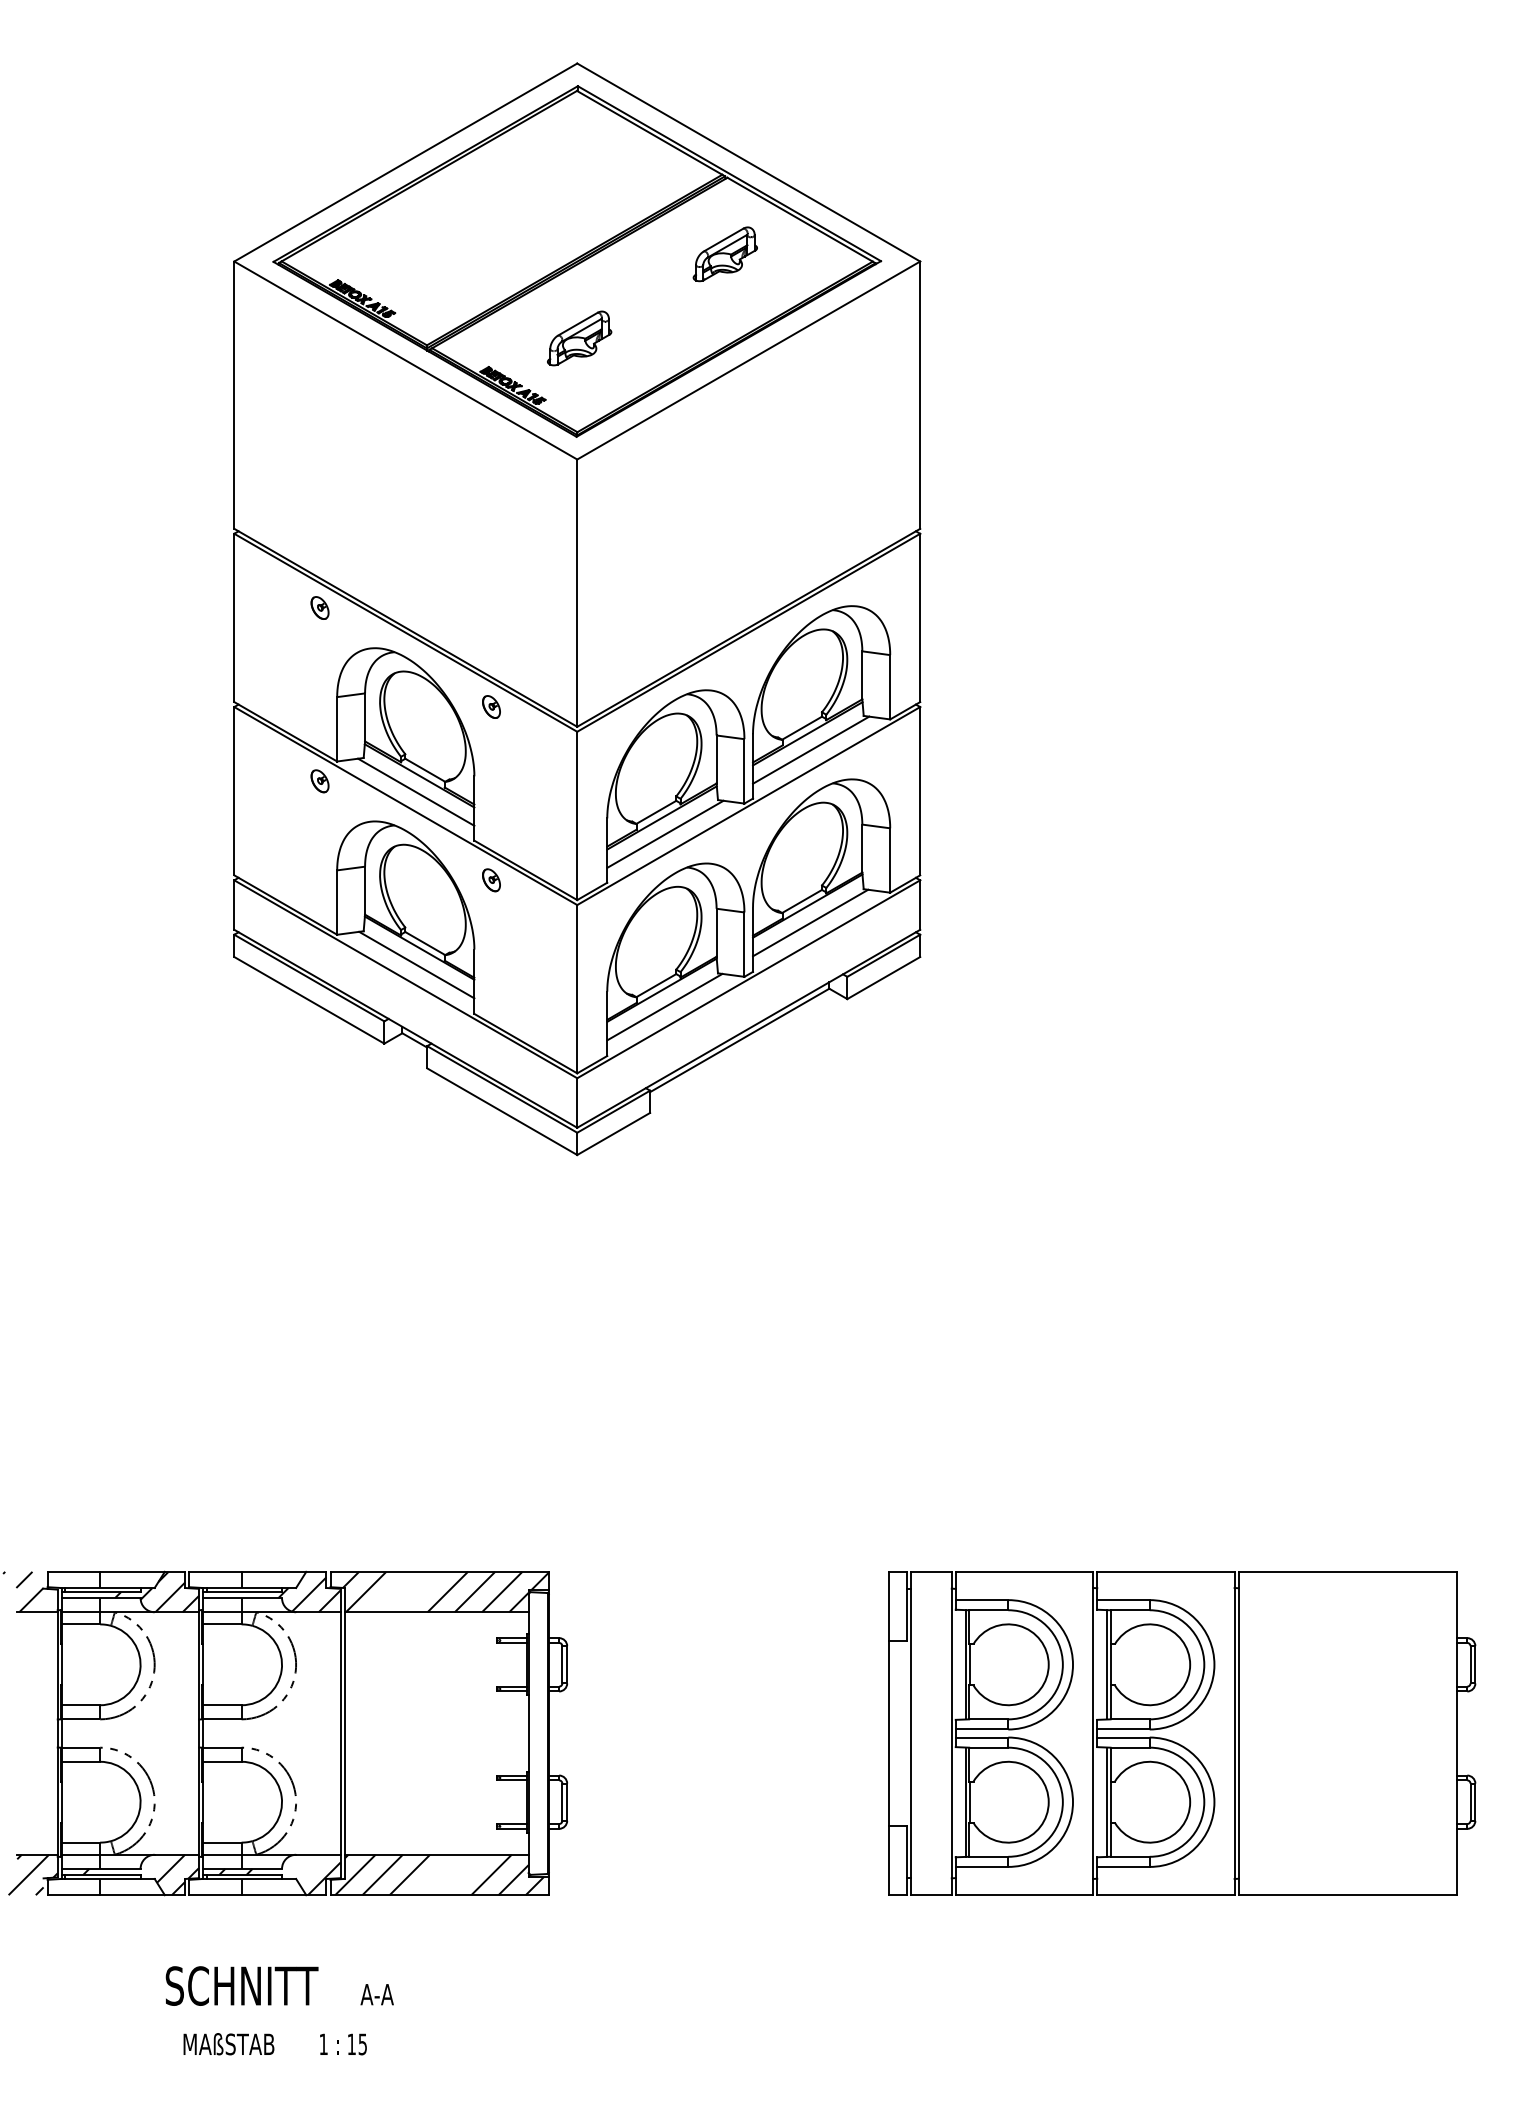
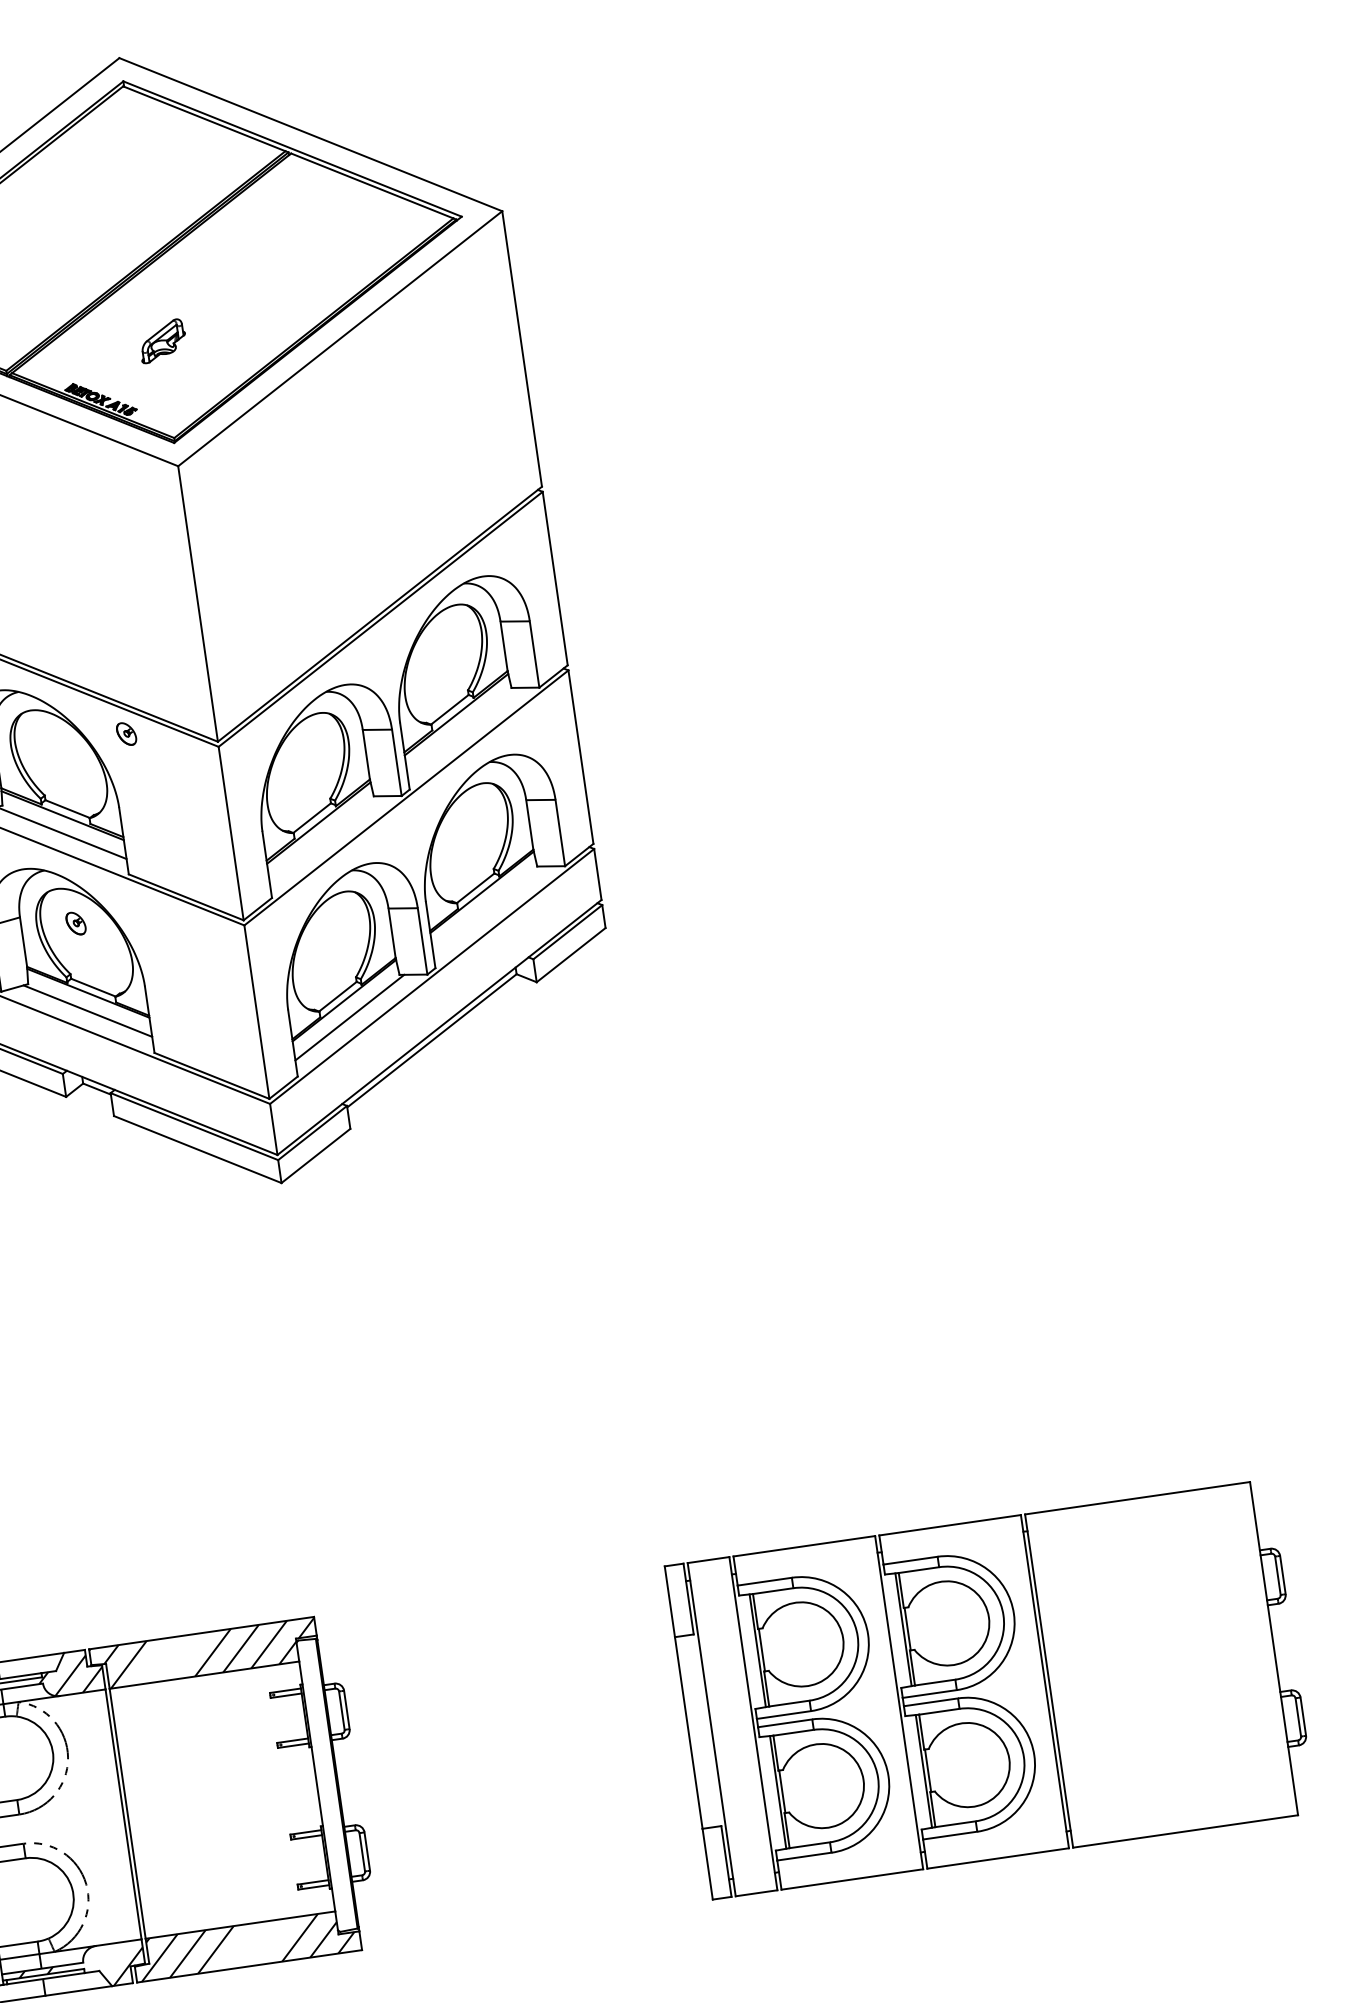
part: (724, 254) -> (299, 233), removed
part: (579, 338) -> (162, 341), size x0.7
line: (811, 749) -> (462, 730), removed
line: (665, 833) -> (324, 838), removed
part: (491, 880) -> (76, 923), moved
line: (810, 922) -> (487, 908), removed

